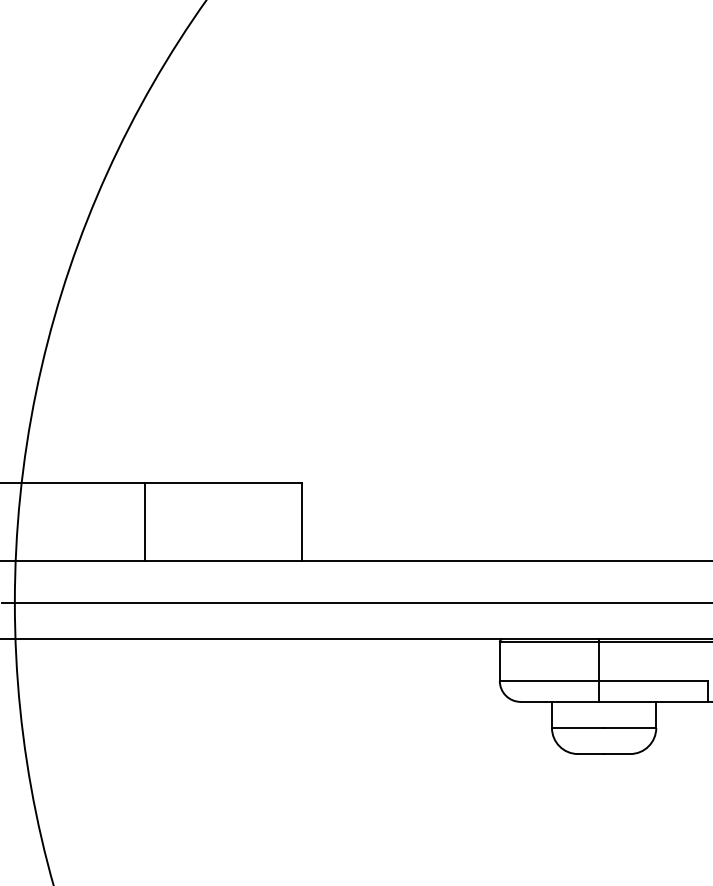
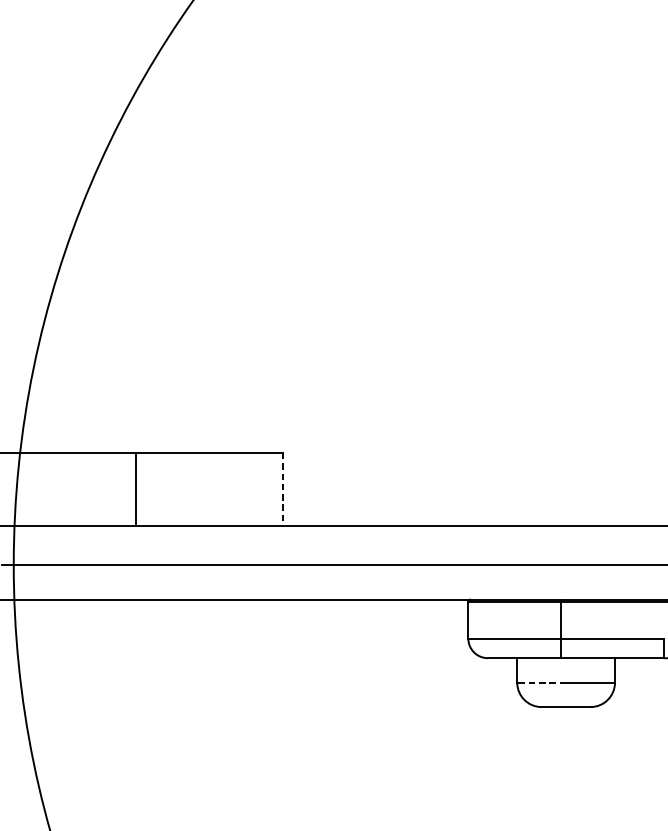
line: (301, 522) -> (282, 490), solid -> dashed
line: (577, 727) -> (541, 682), solid -> dashed

